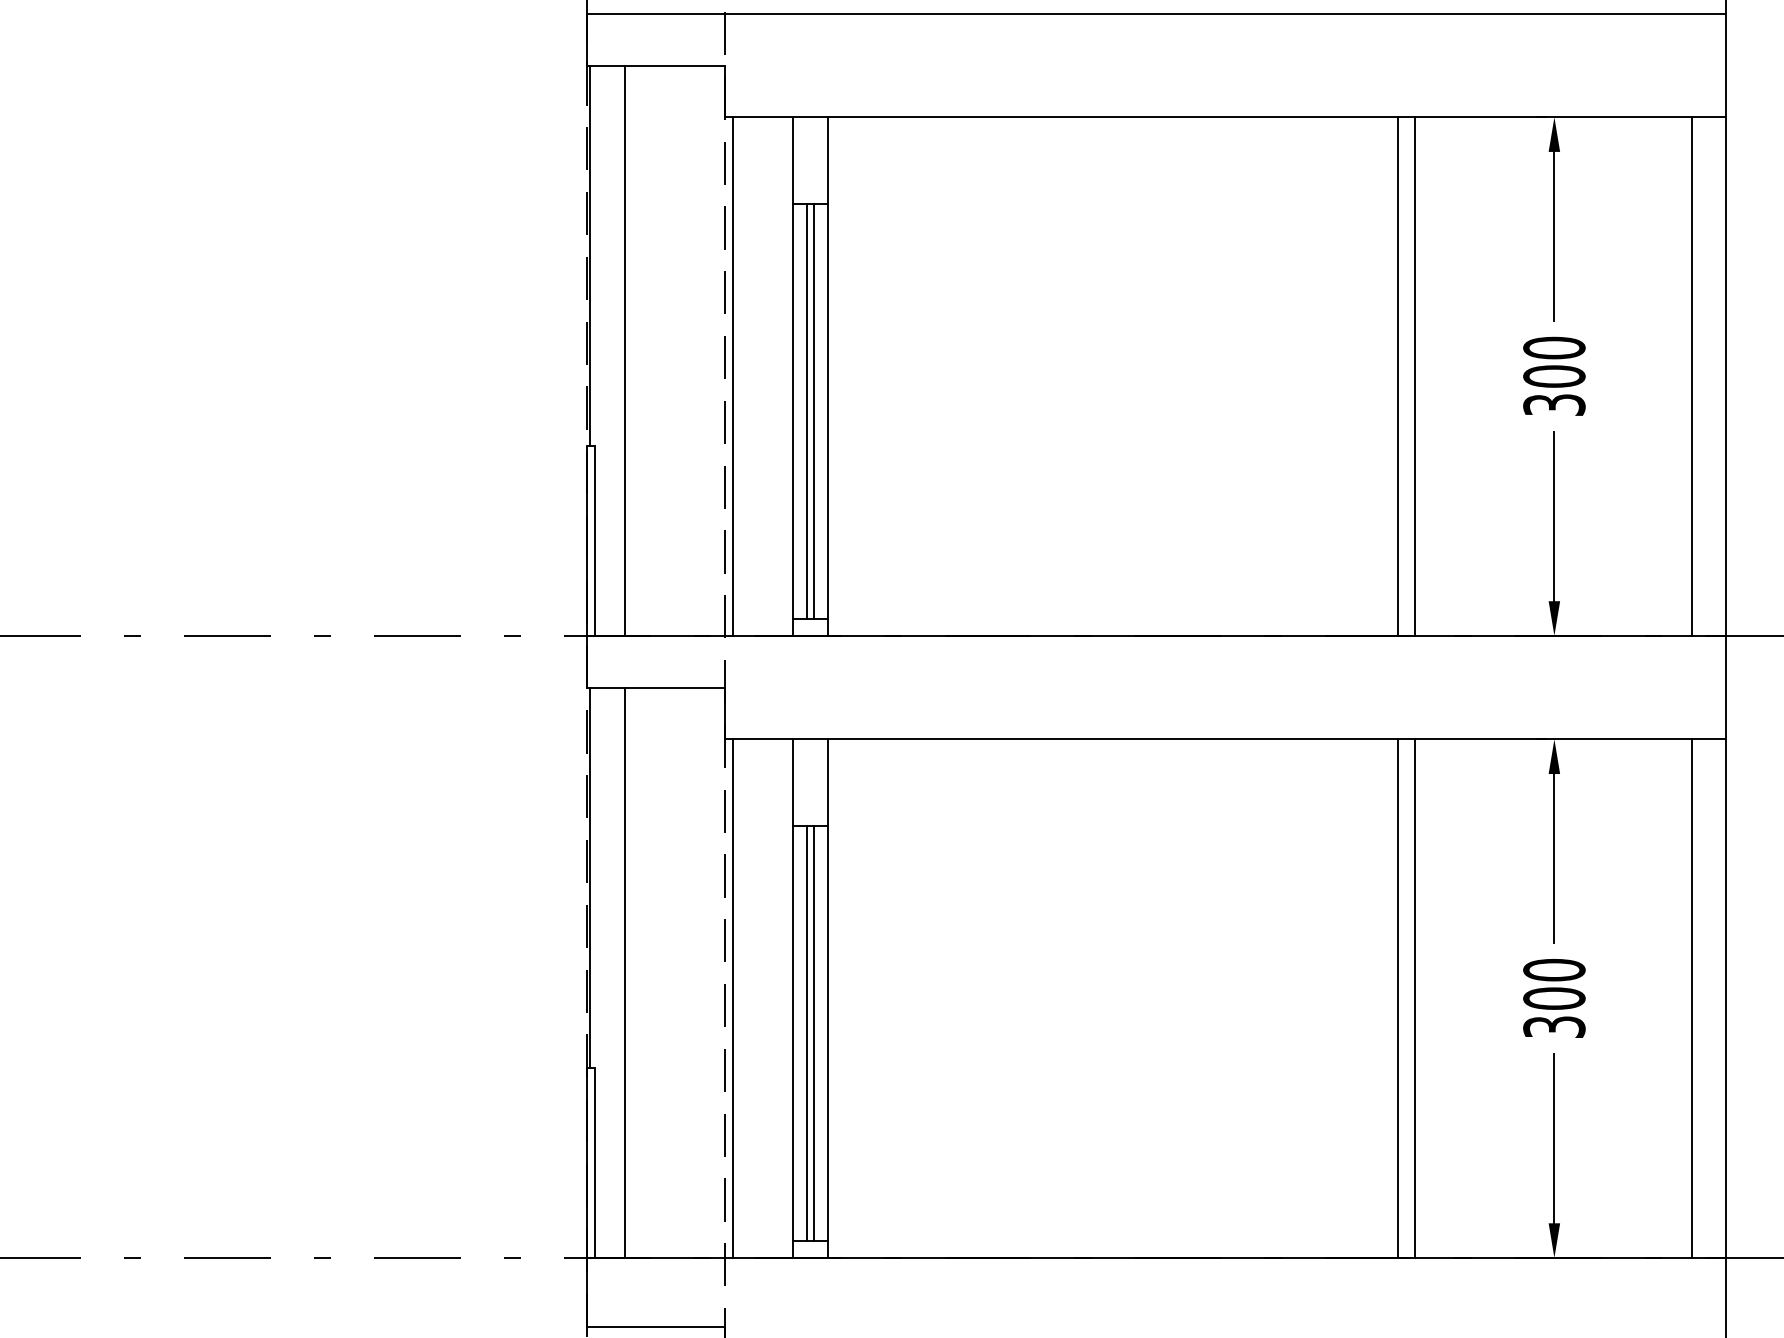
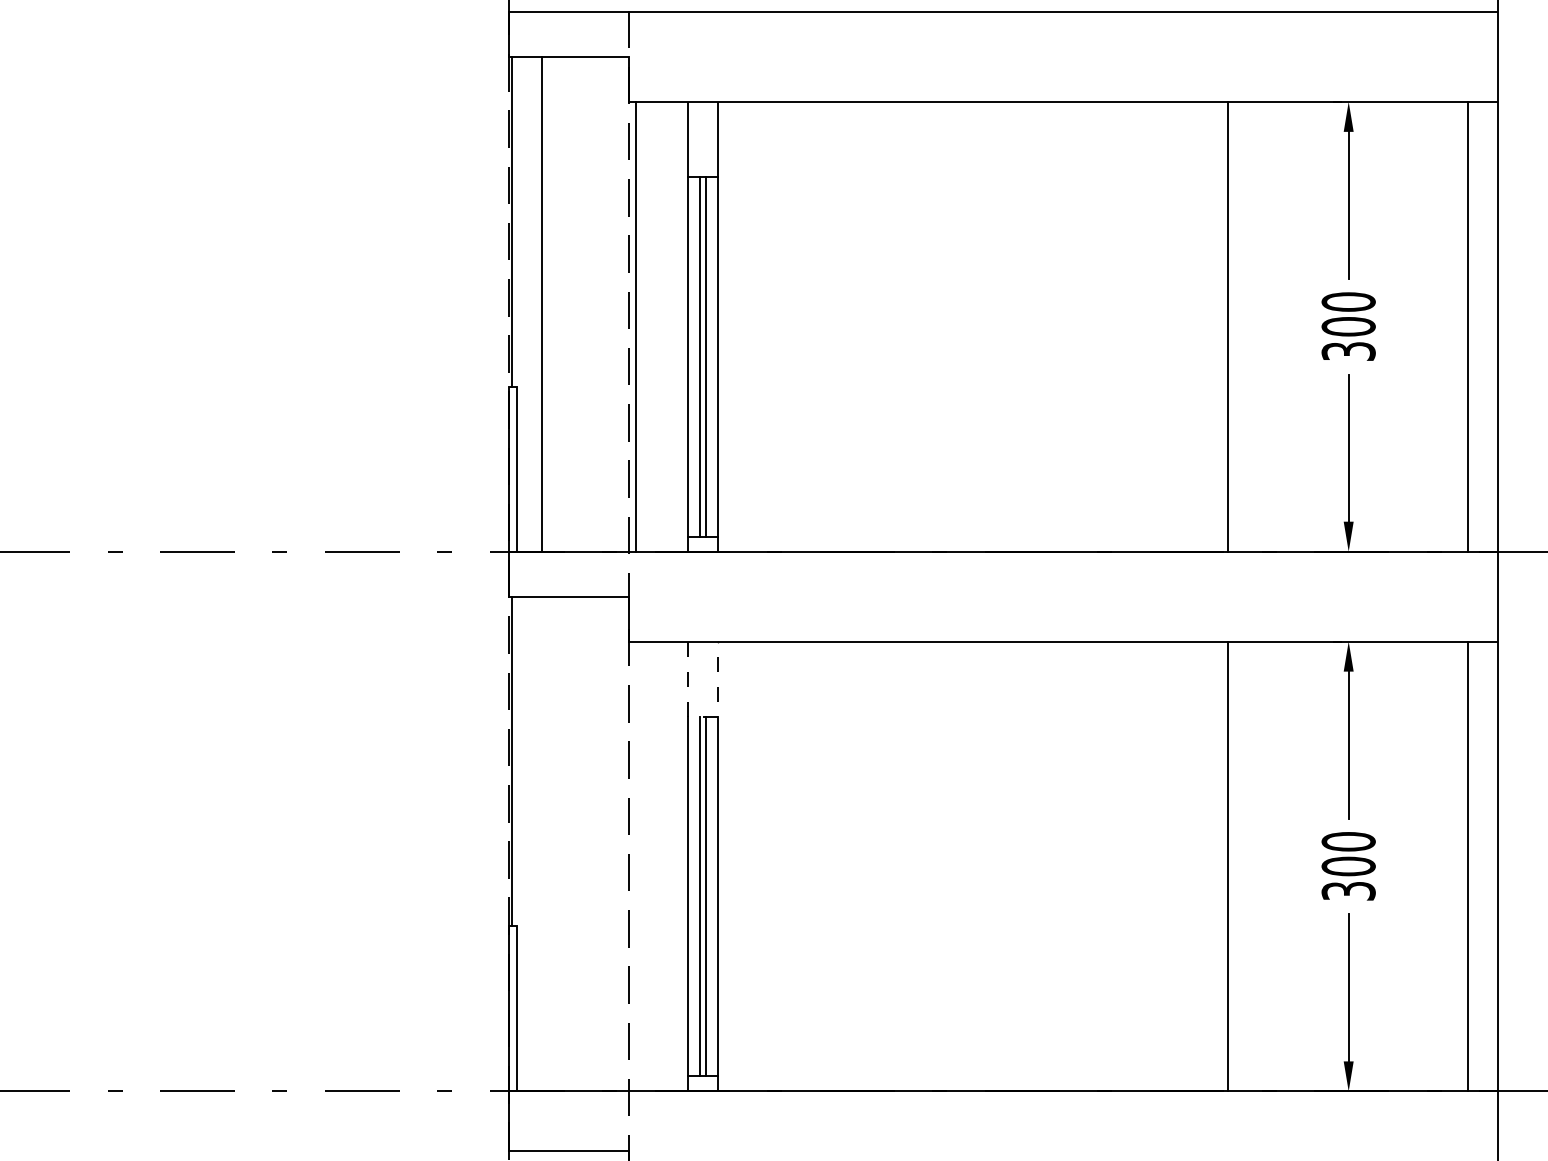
line: (1397, 376) -> (1212, 326), removed
line: (810, 825) -> (703, 716), solid -> dashed
line: (624, 972) -> (541, 843), removed
line: (732, 998) -> (635, 866), removed
line: (1397, 998) -> (1212, 866), removed

